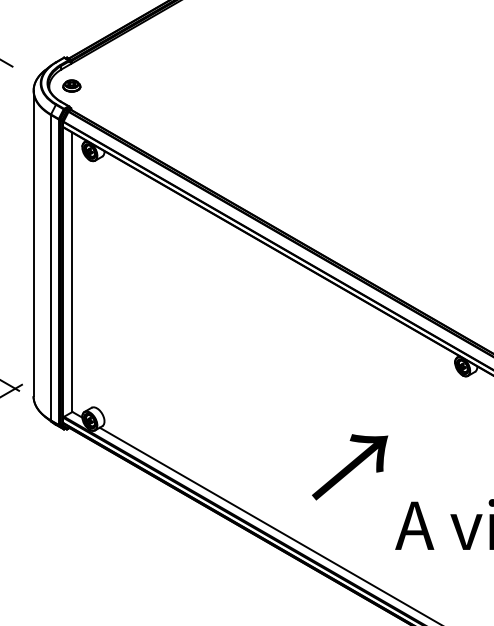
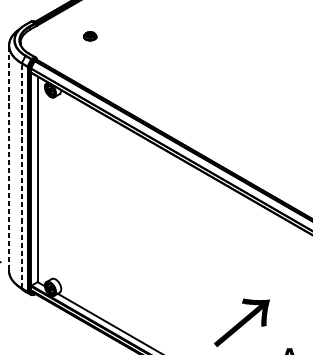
part: (71, 85) -> (89, 35), moved
line: (33, 243) -> (8, 158), solid -> dashed
line: (50, 267) -> (21, 175), solid -> dashed

